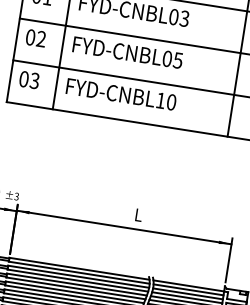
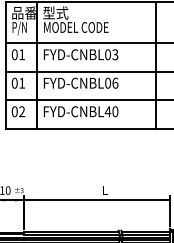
text: (42, 38) -> (22, 82), 02 -> 01
text: (178, 59) -> (115, 82), FYD-CNBL05 -> FYD-CNBL06
text: (35, 80) -> (22, 111), 03 -> 02
text: (160, 100) -> (107, 111), FYD-CNBL10 -> FYD-CNBL40

